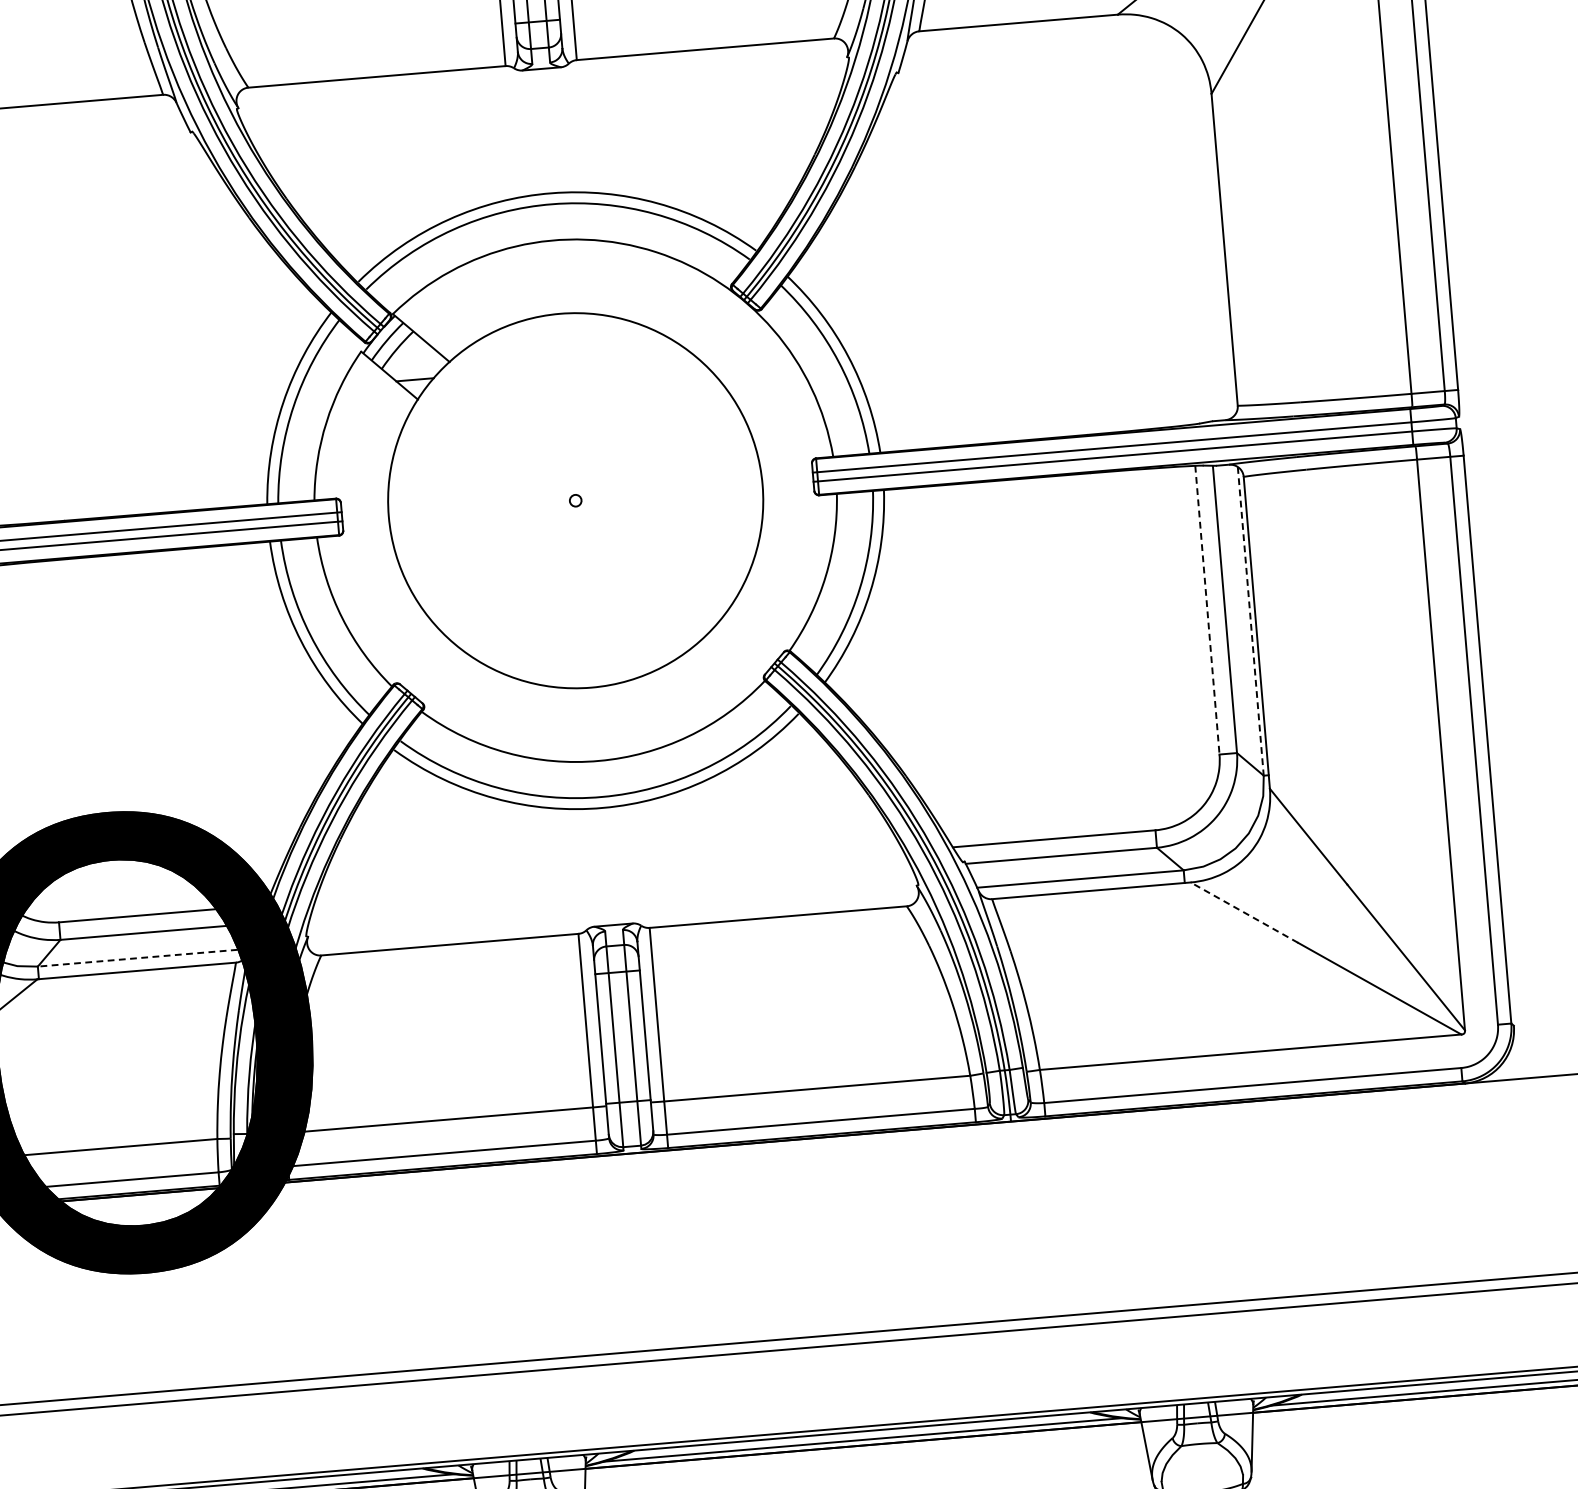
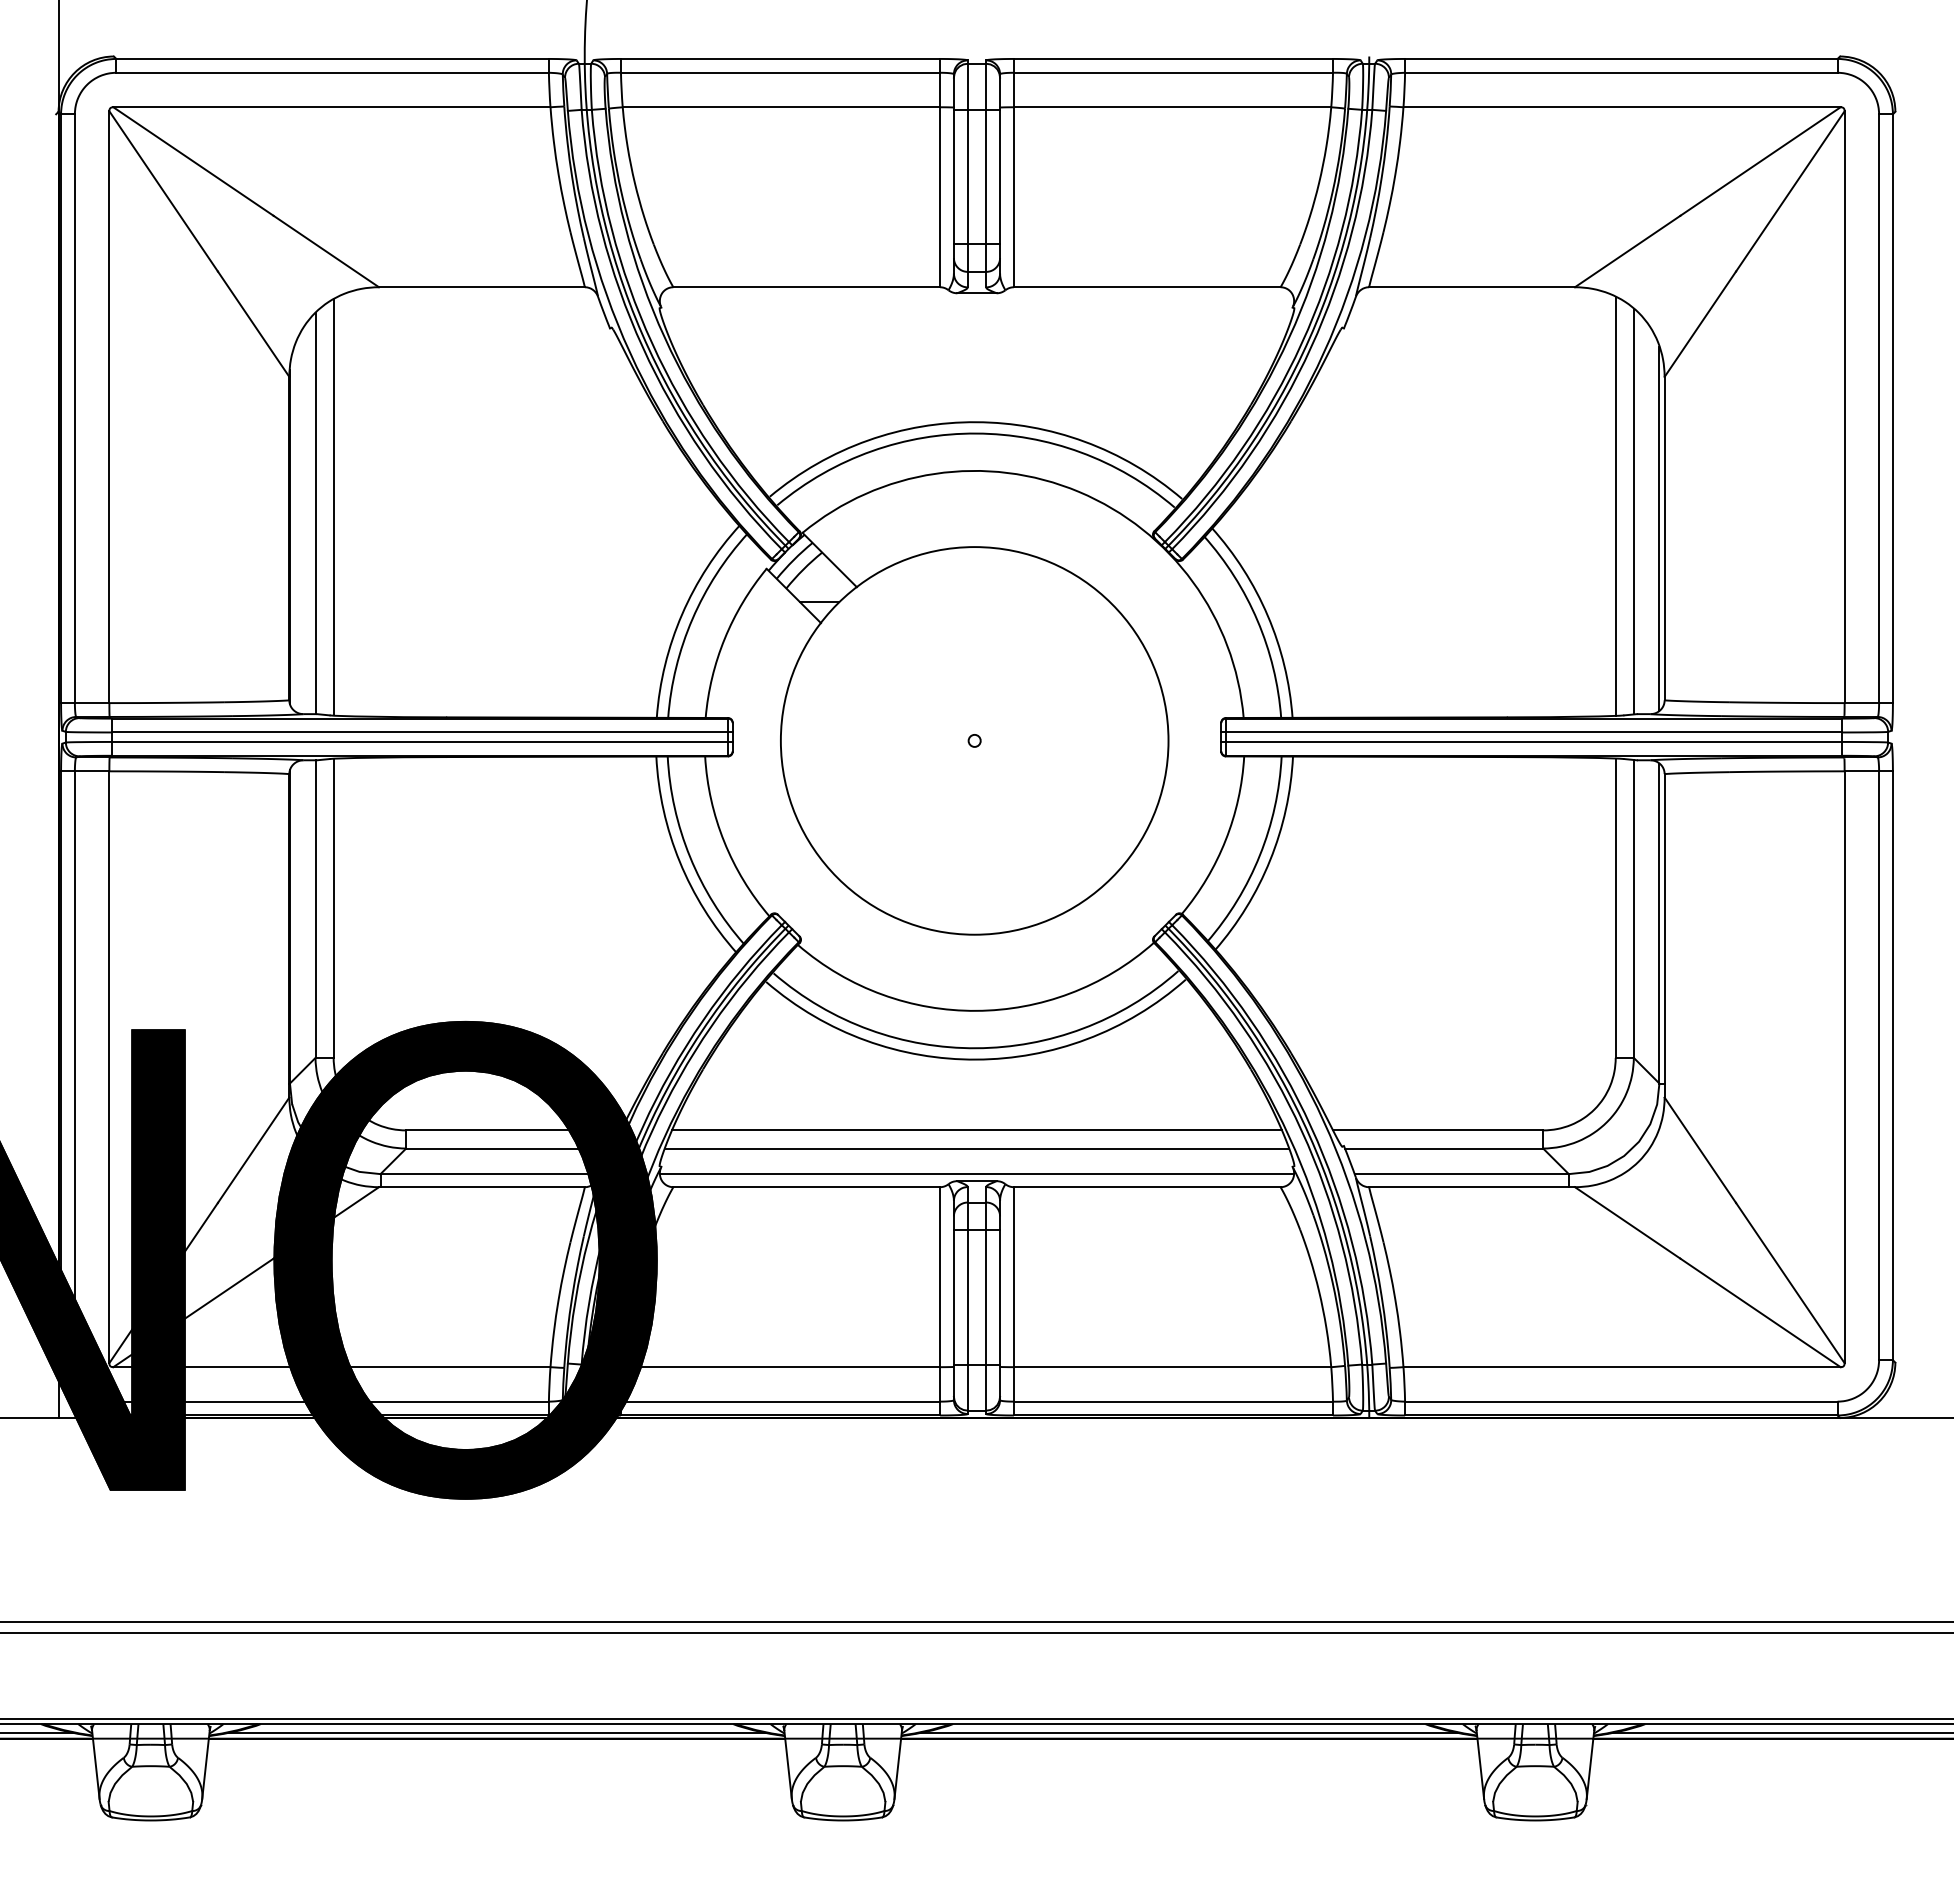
line: (1174, 221) -> (1615, 505), added
line: (1192, 226) -> (1633, 511), added
line: (1218, 240) -> (1659, 528), added
line: (1207, 610) -> (1615, 908), dashed -> solid
line: (1250, 622) -> (1659, 924), dashed -> solid
line: (609, 876) -> (976, 1130), added
line: (610, 893) -> (976, 1148), added
line: (1244, 912) -> (1627, 1222), dashed -> solid
line: (612, 918) -> (976, 1174), added
line: (142, 958) -> (489, 1174), dashed -> solid

